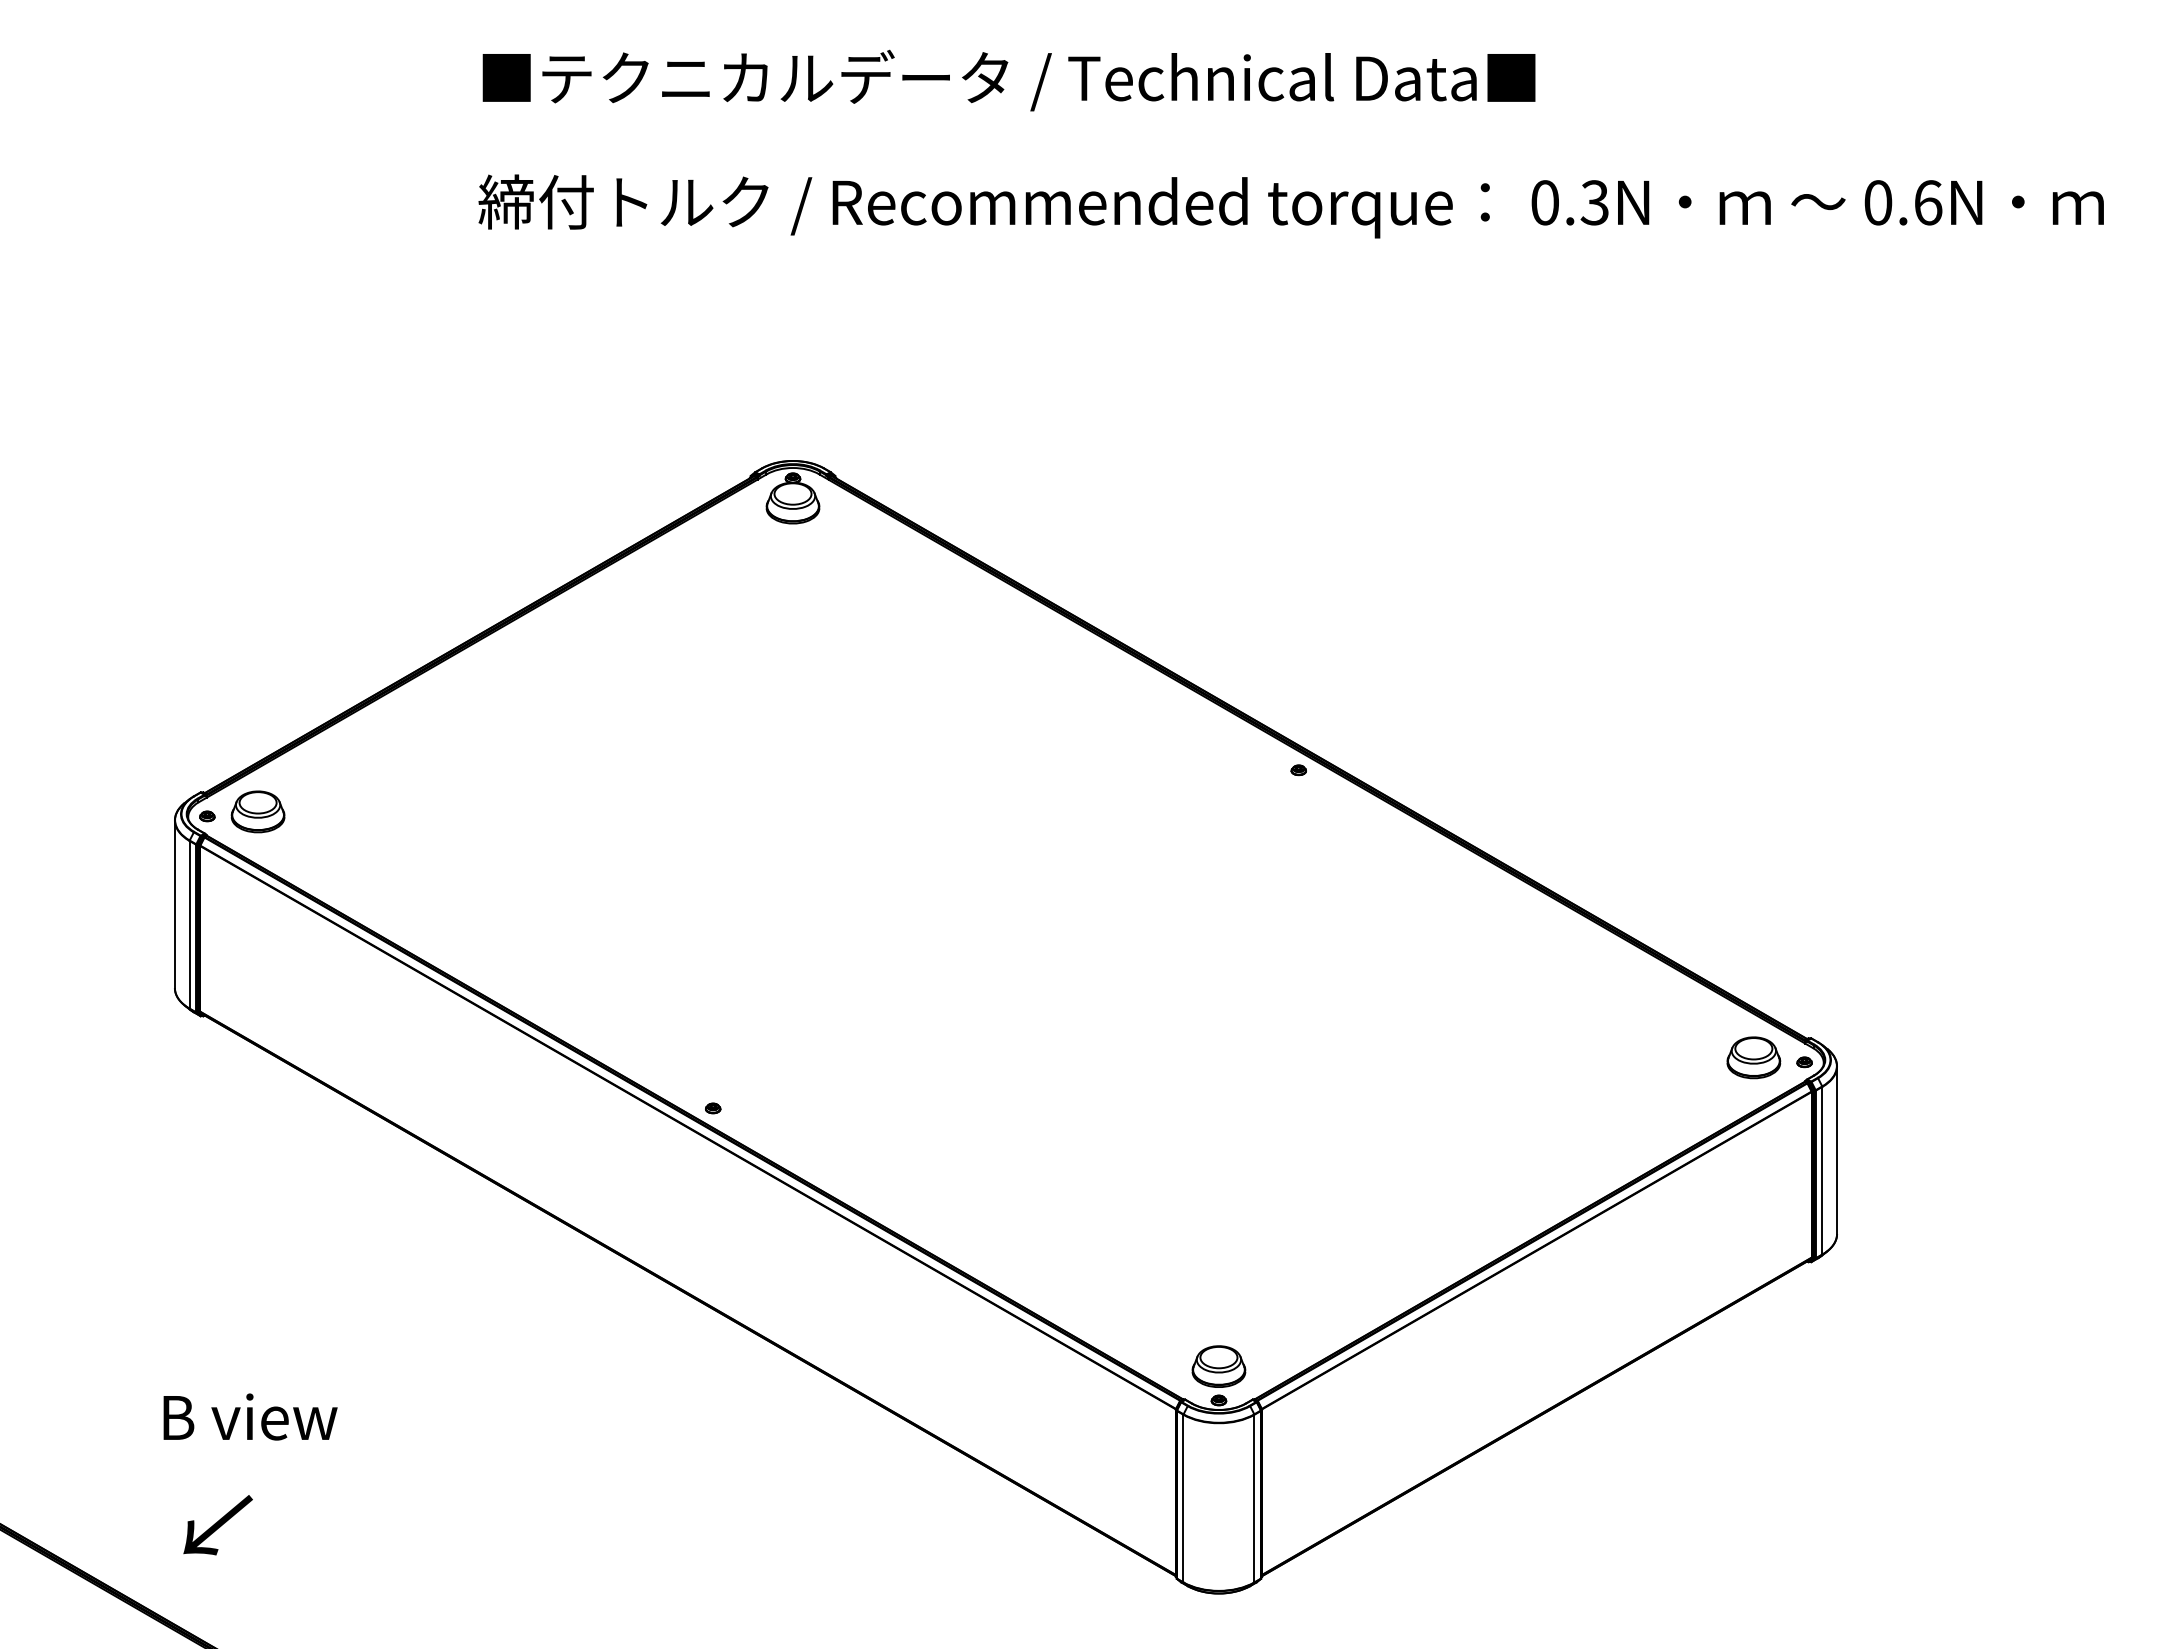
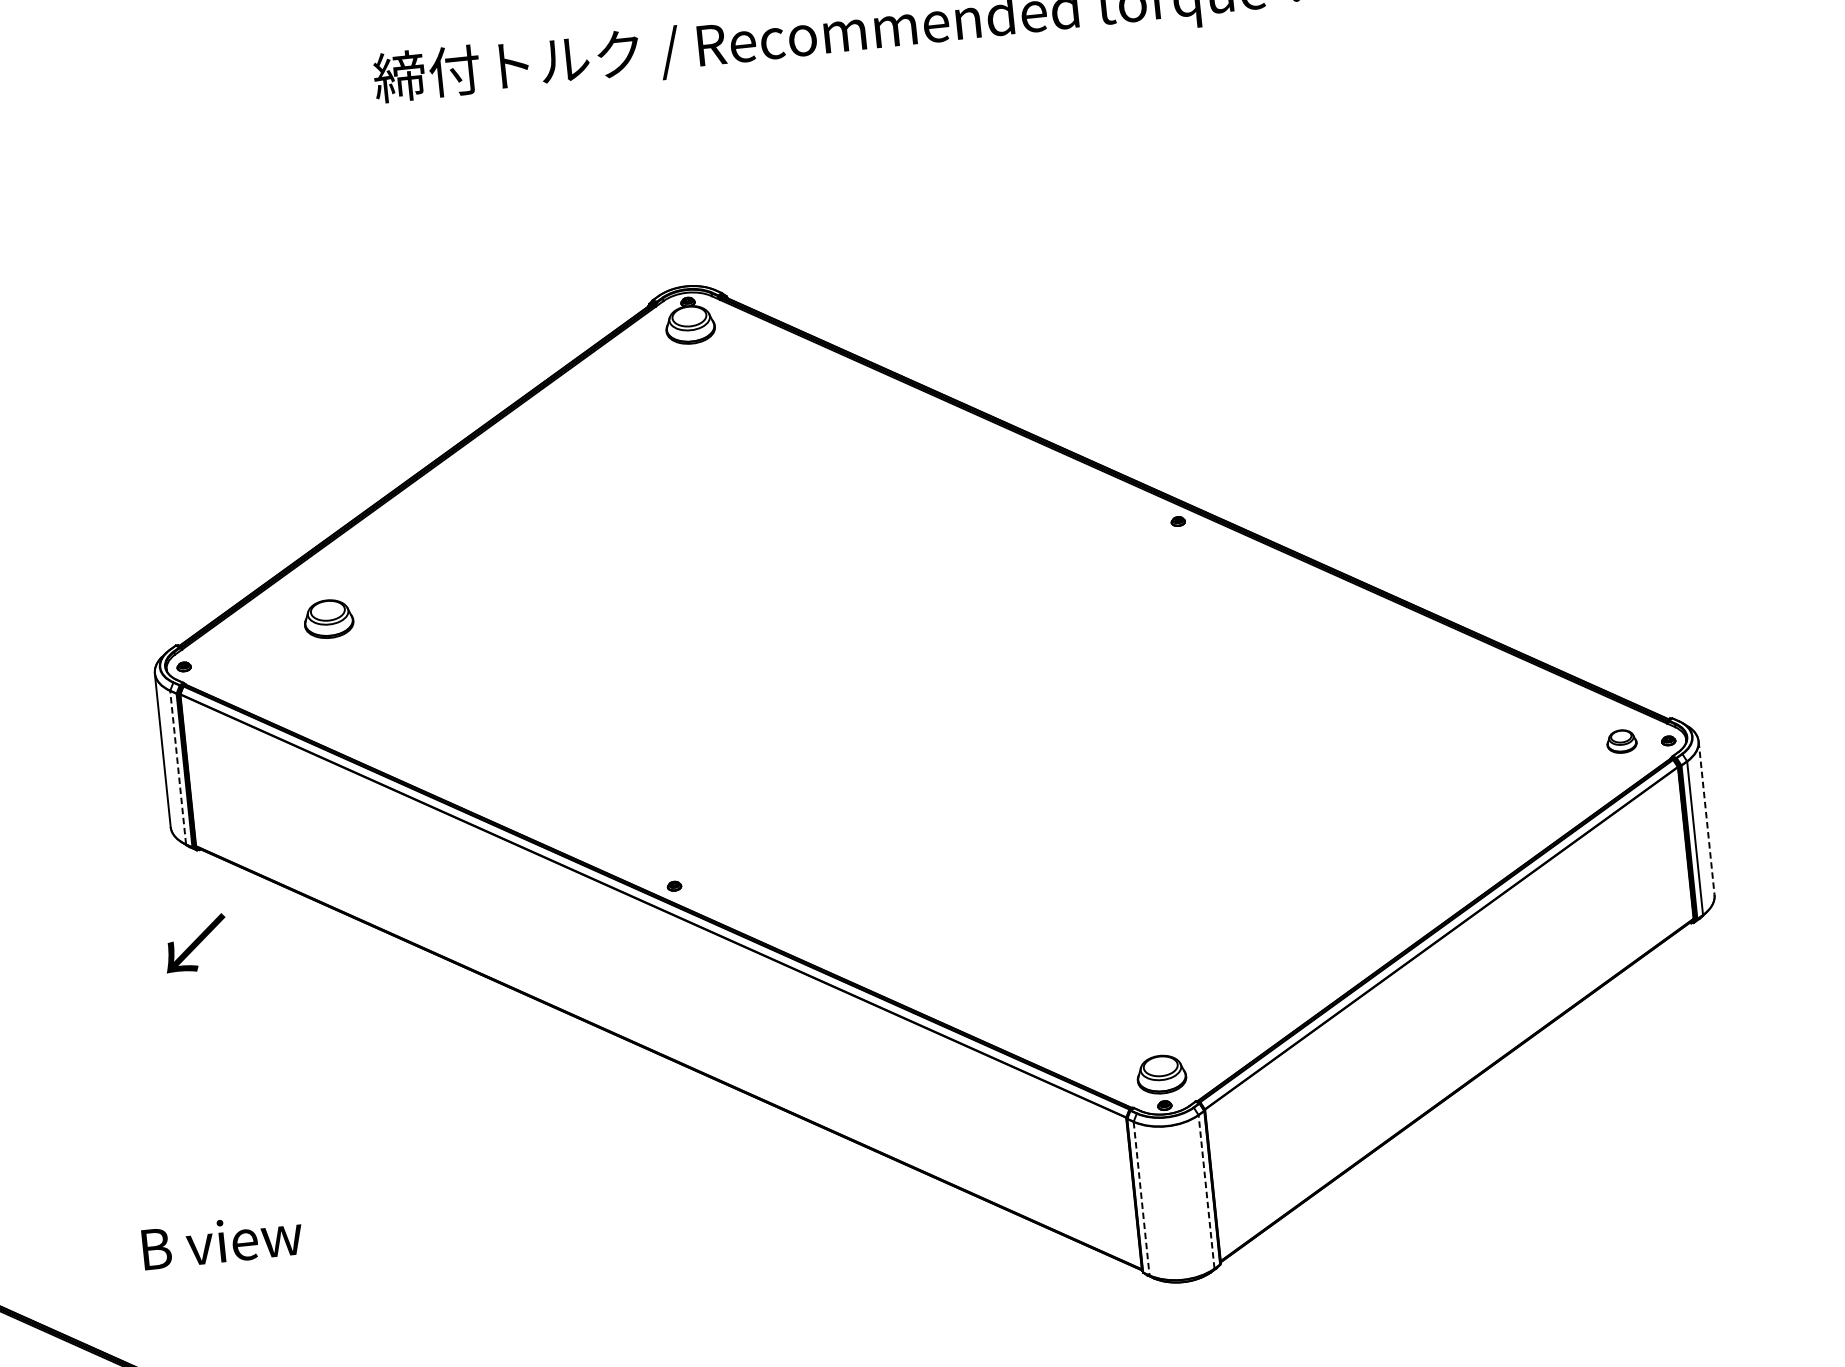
part: (257, 811) -> (328, 618), moved
line: (189, 924) -> (178, 767), solid -> dashed
part: (1753, 1057) -> (1621, 741), size x0.6
line: (1837, 1150) -> (1707, 818), solid -> dashed
text: (250, 1416) -> (222, 1240), moved
line: (1183, 1498) -> (1141, 1198), solid -> dashed
line: (1254, 1498) -> (1206, 1191), solid -> dashed
text: (217, 1525) -> (195, 944), moved

